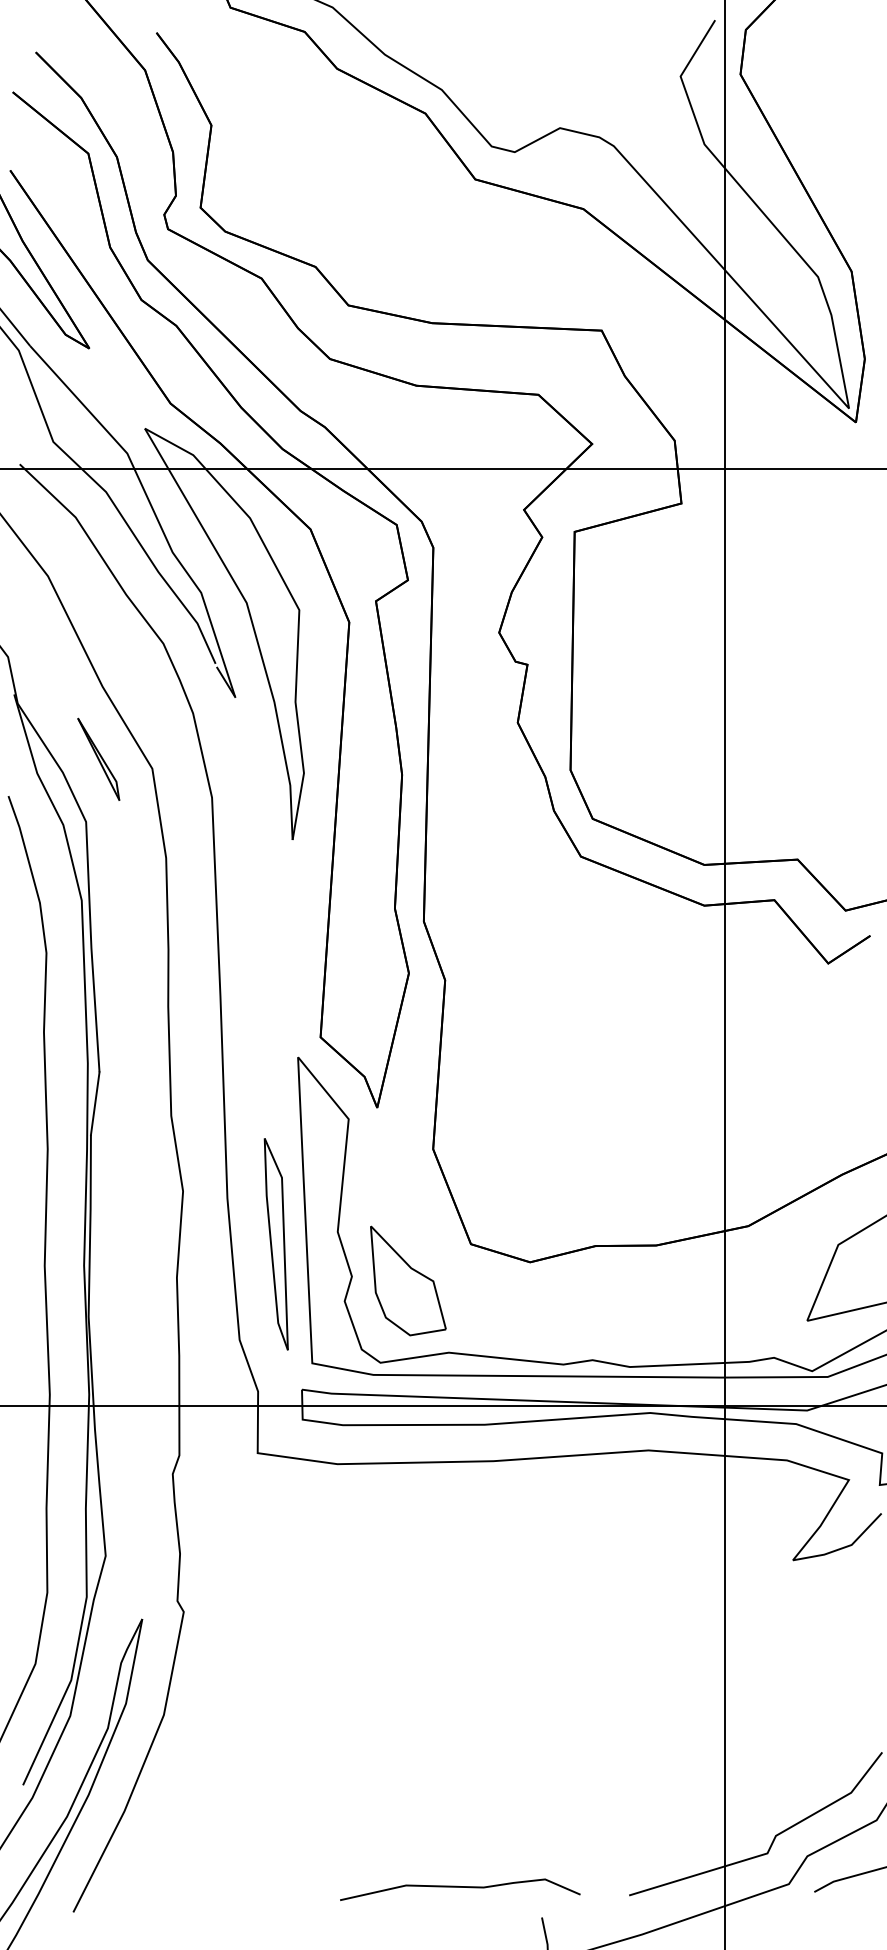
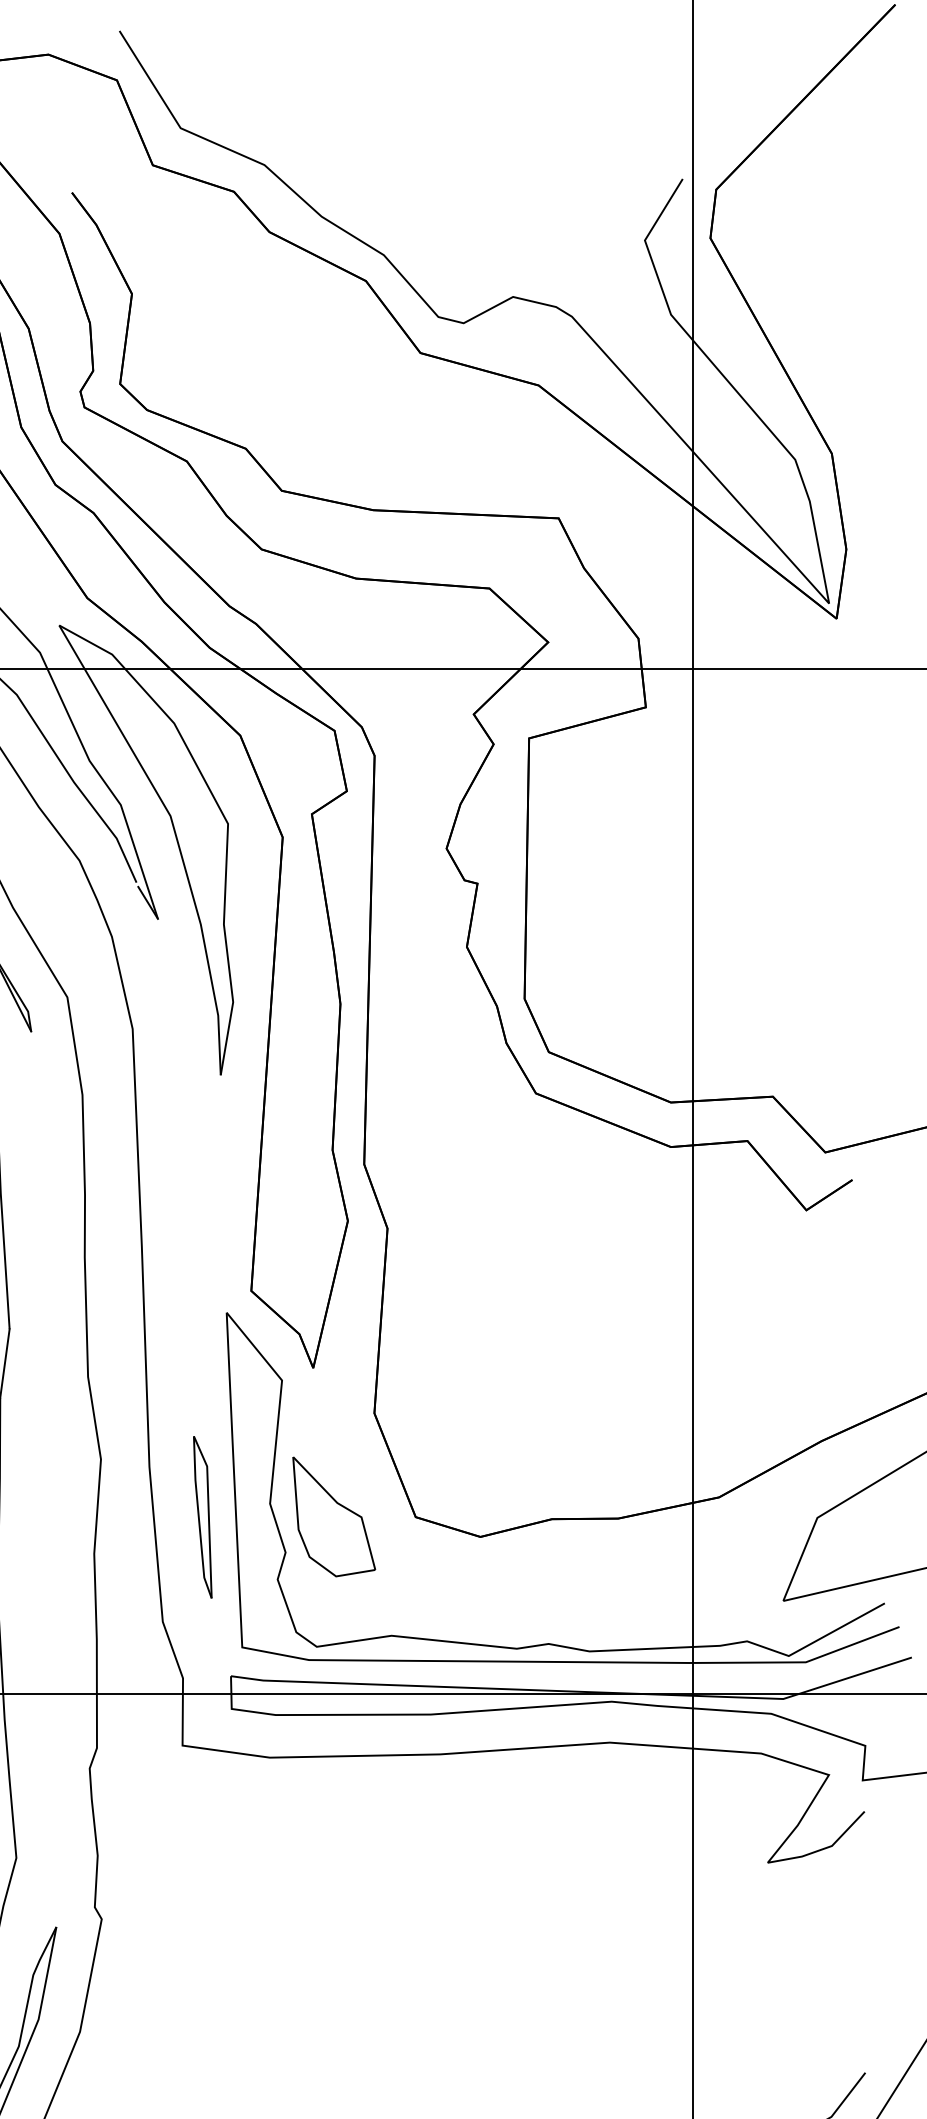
part: (275, 1244) -> (202, 1517), size x0.7
part: (408, 1280) -> (334, 1516), moved

